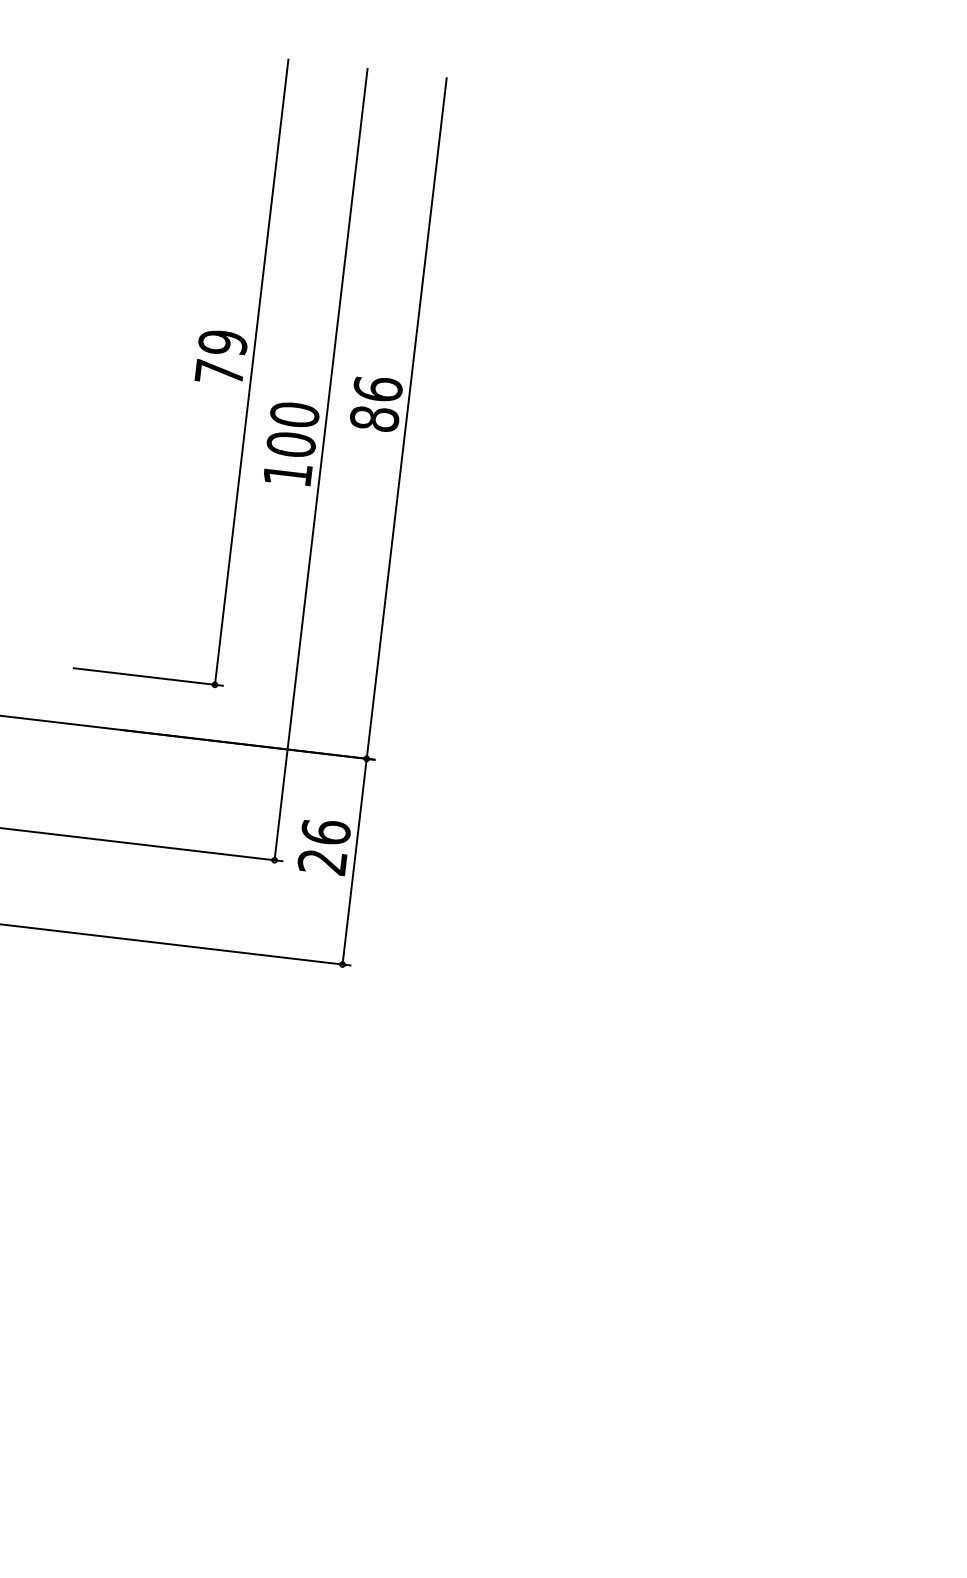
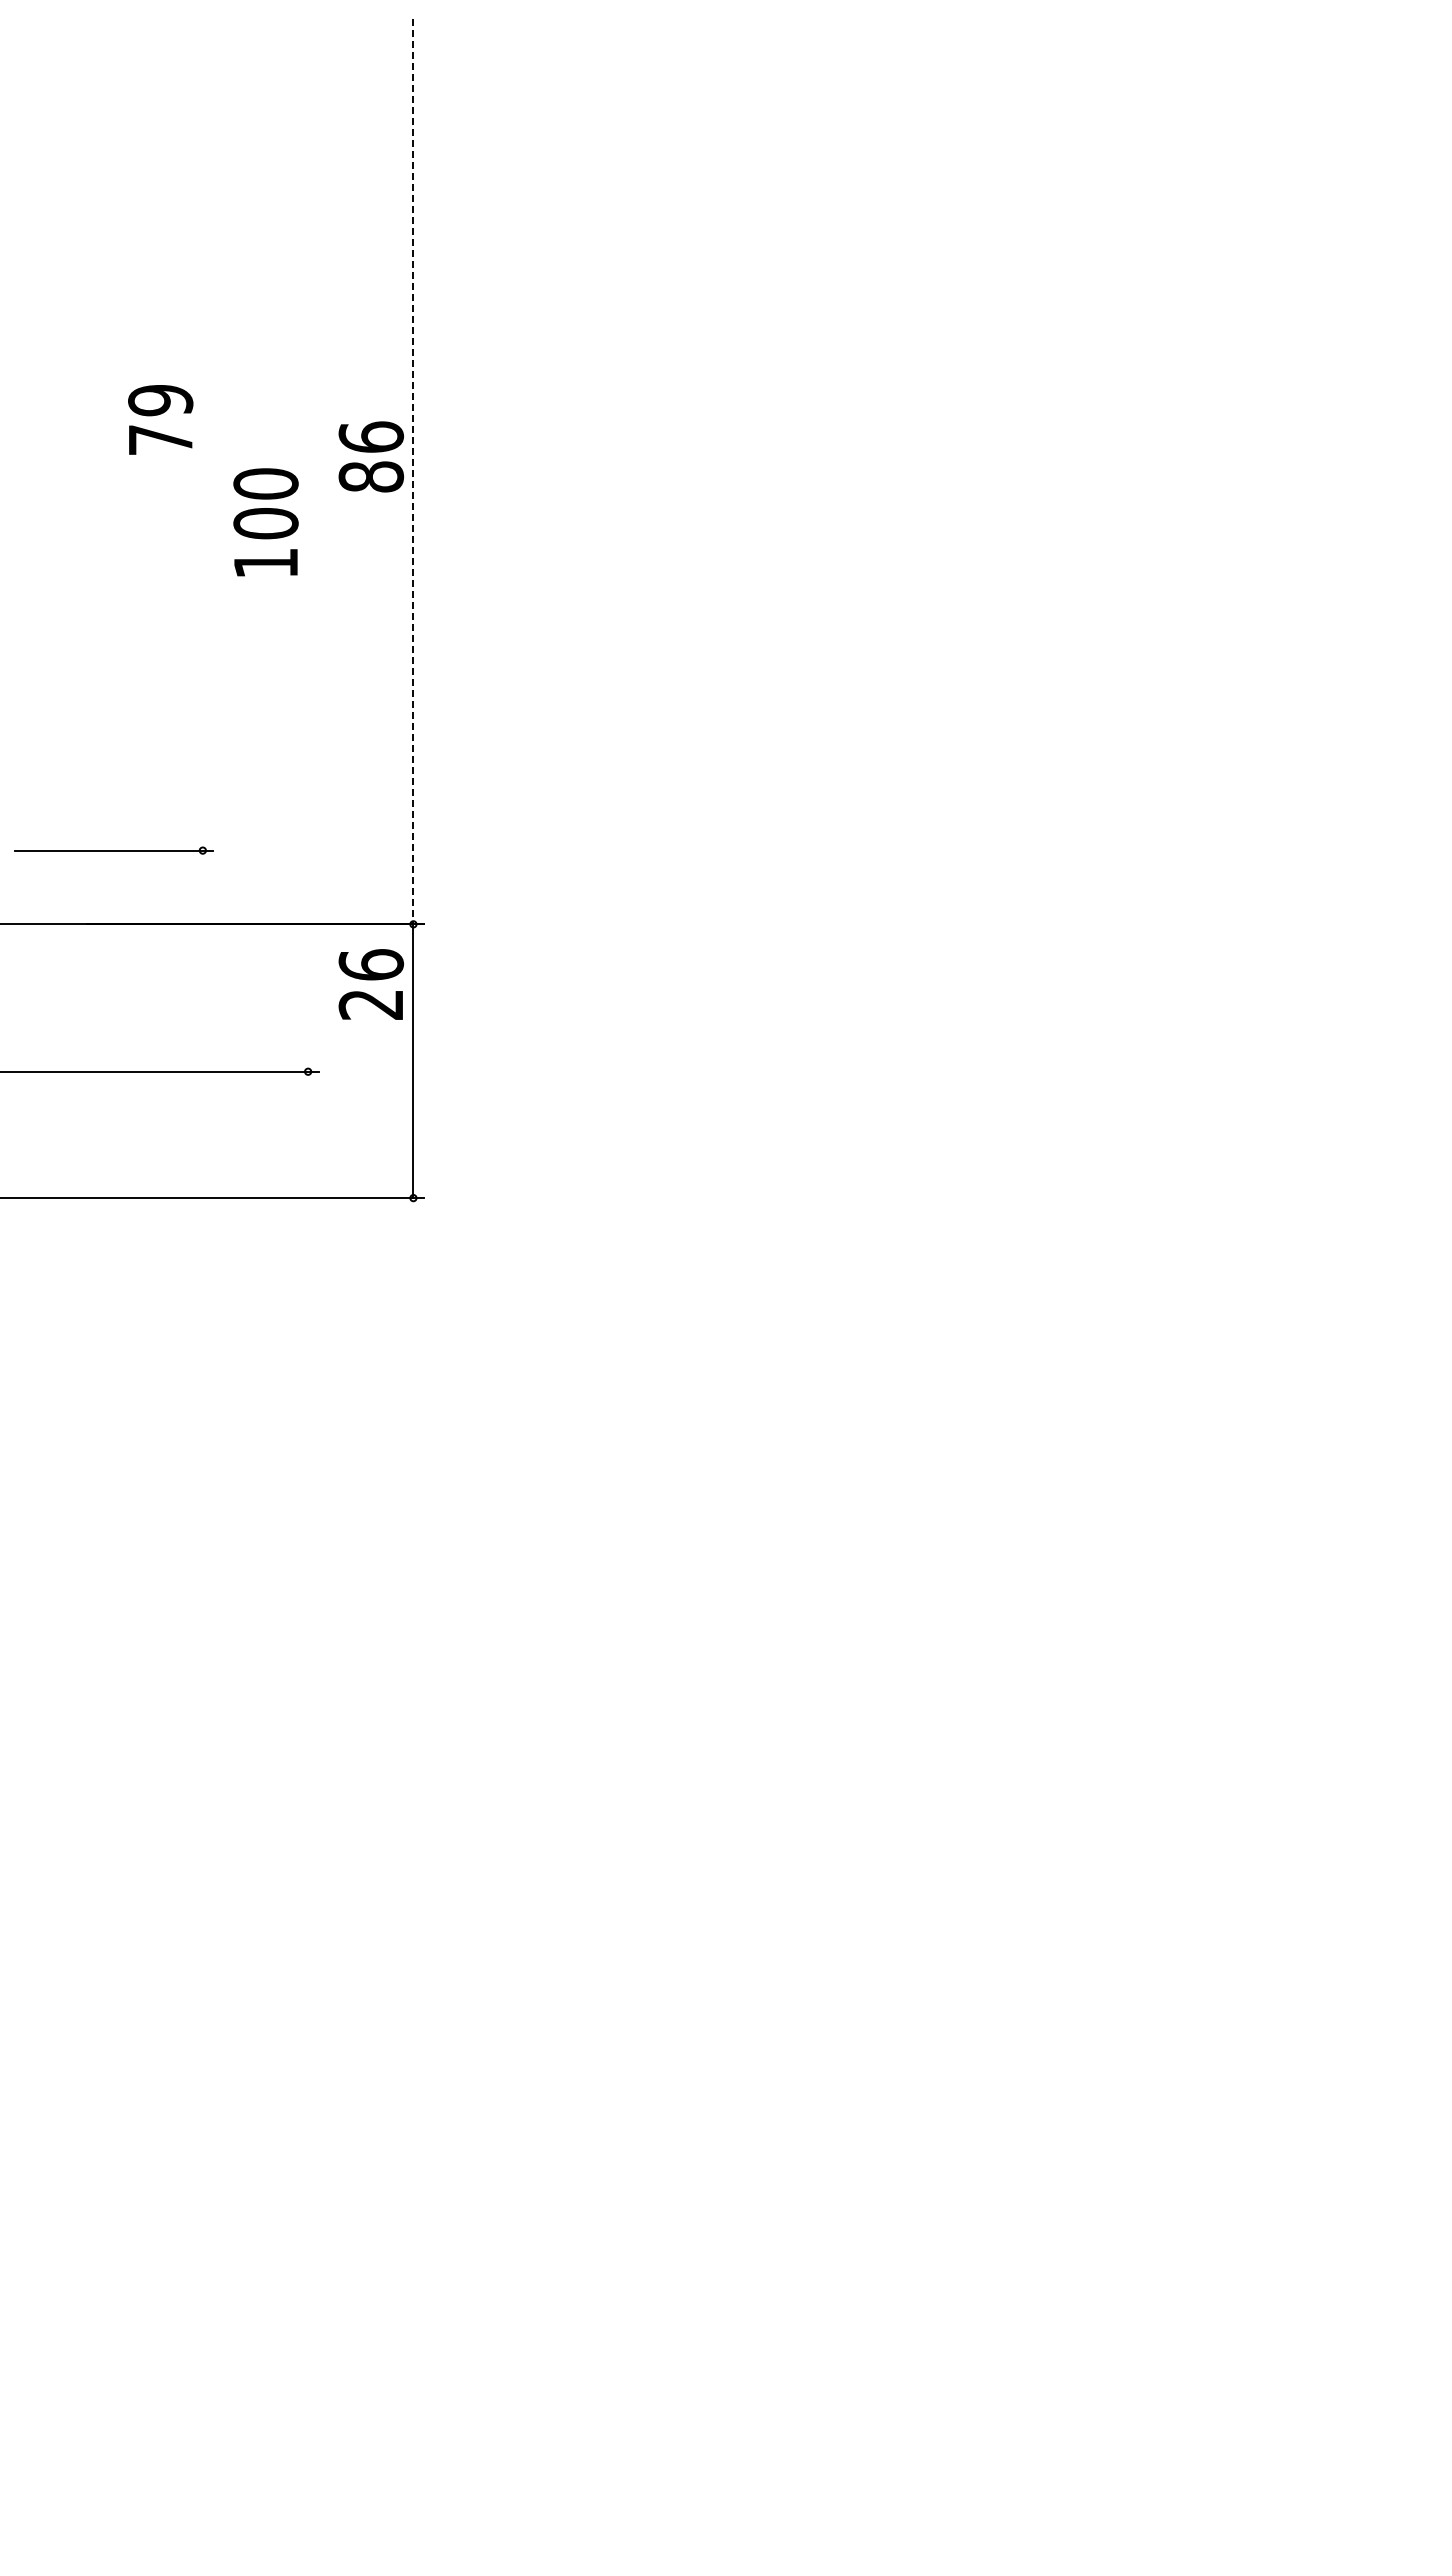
line: (251, 372) -> (202, 434), removed
line: (406, 418) -> (413, 471), solid -> dashed
line: (321, 464) -> (308, 544), removed
text: (323, 846) -> (370, 984), moved

